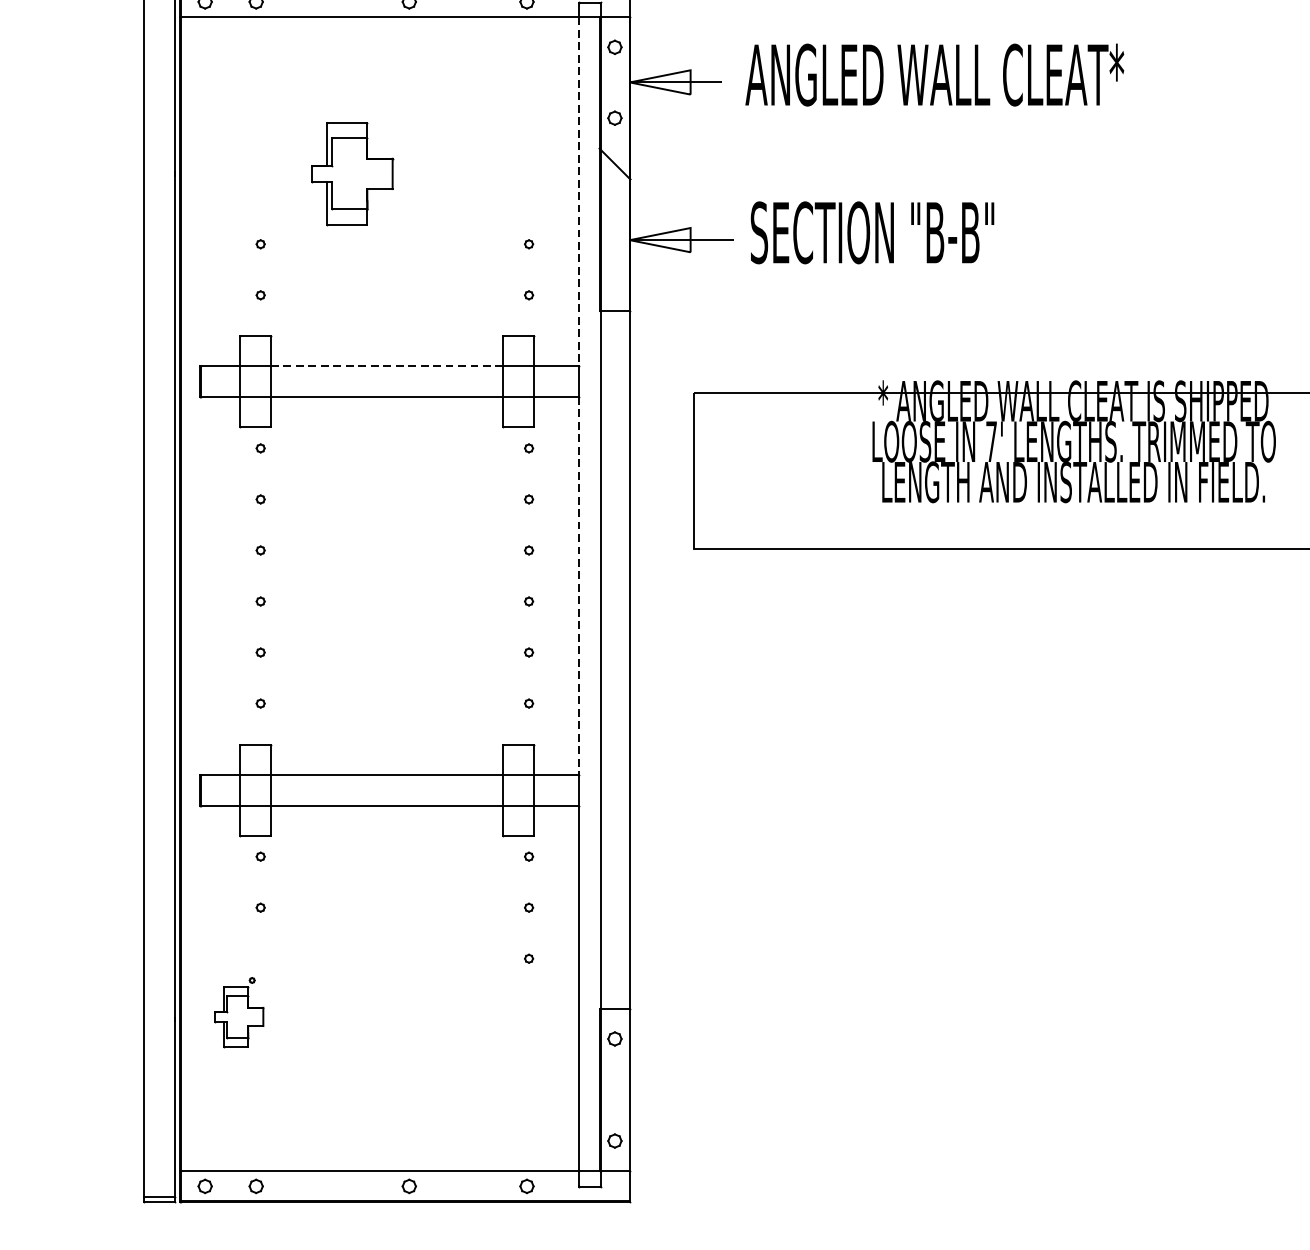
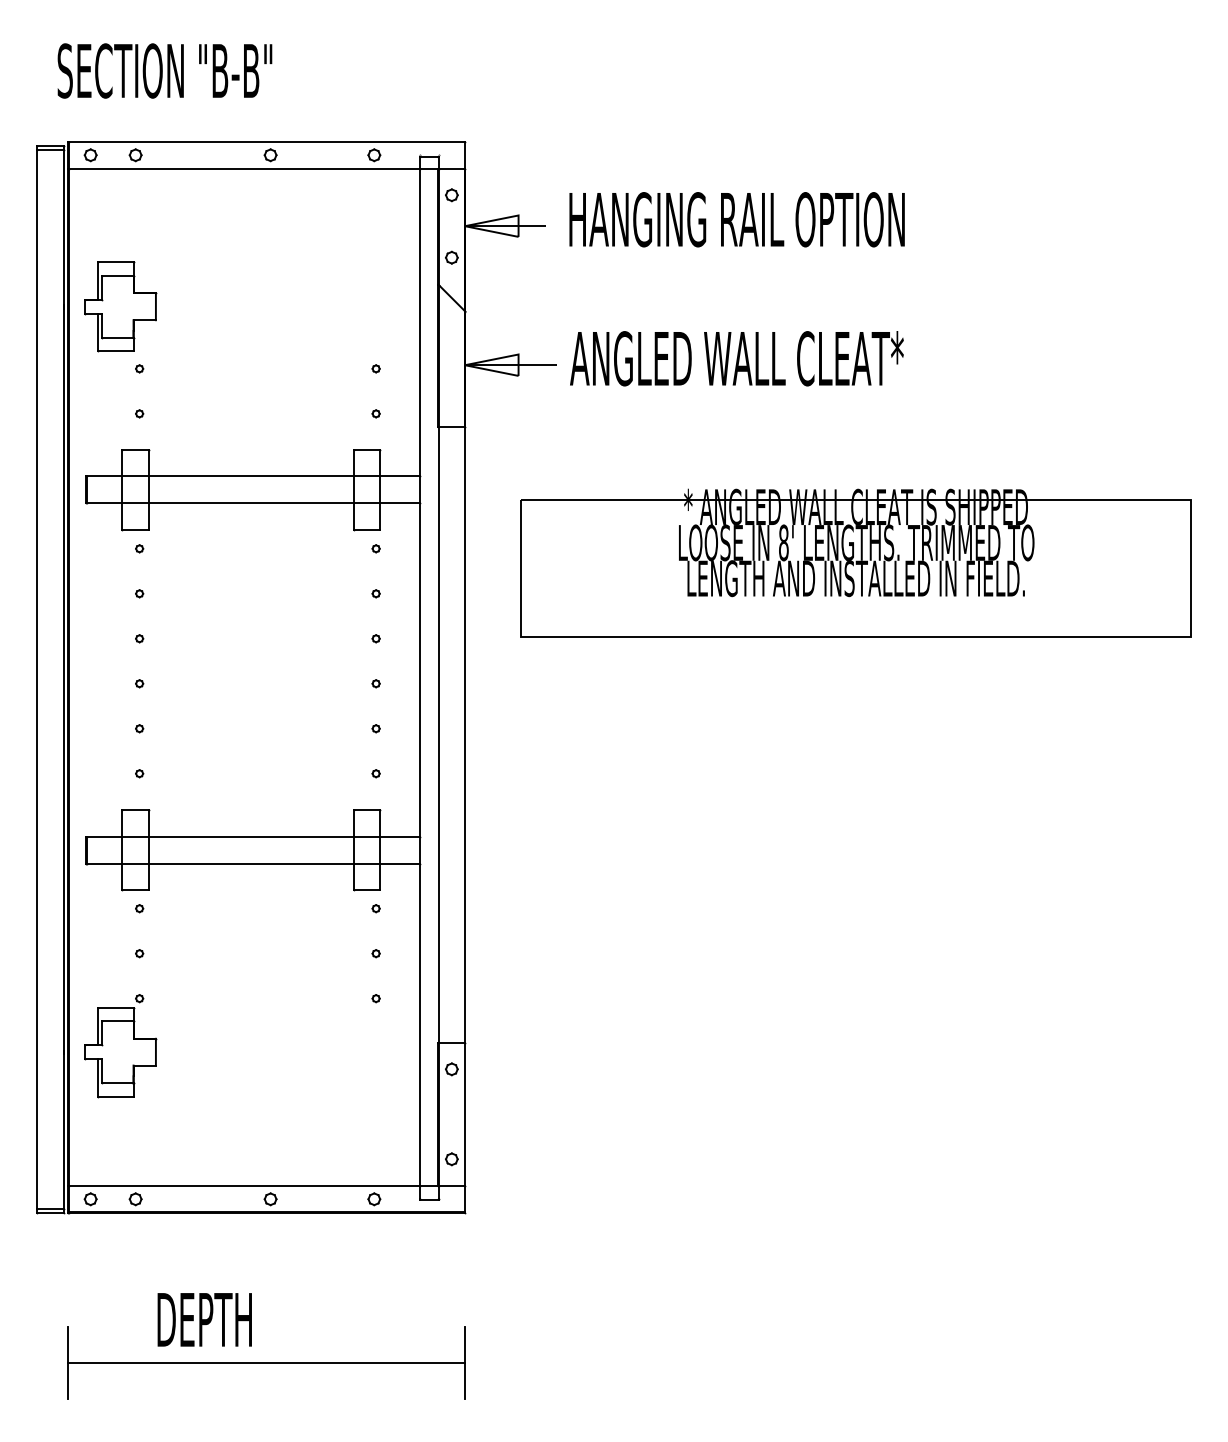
text: (936, 74) -> (735, 219), ANGLED WALL CLEAT* -> HANGING RAIL OPTION
part: (352, 173) -> (120, 306), moved
line: (579, 191) -> (420, 322), dashed -> solid
text: (937, 232) -> (736, 358), SECTION "B-B" -> ANGLED WALL CLEAT*
line: (387, 366) -> (251, 476), dashed -> solid
text: (991, 441) -> (783, 542), 7' -> 8'
line: (579, 585) -> (420, 669), dashed -> solid
part: (239, 1013) -> (120, 1046), size x1.67

